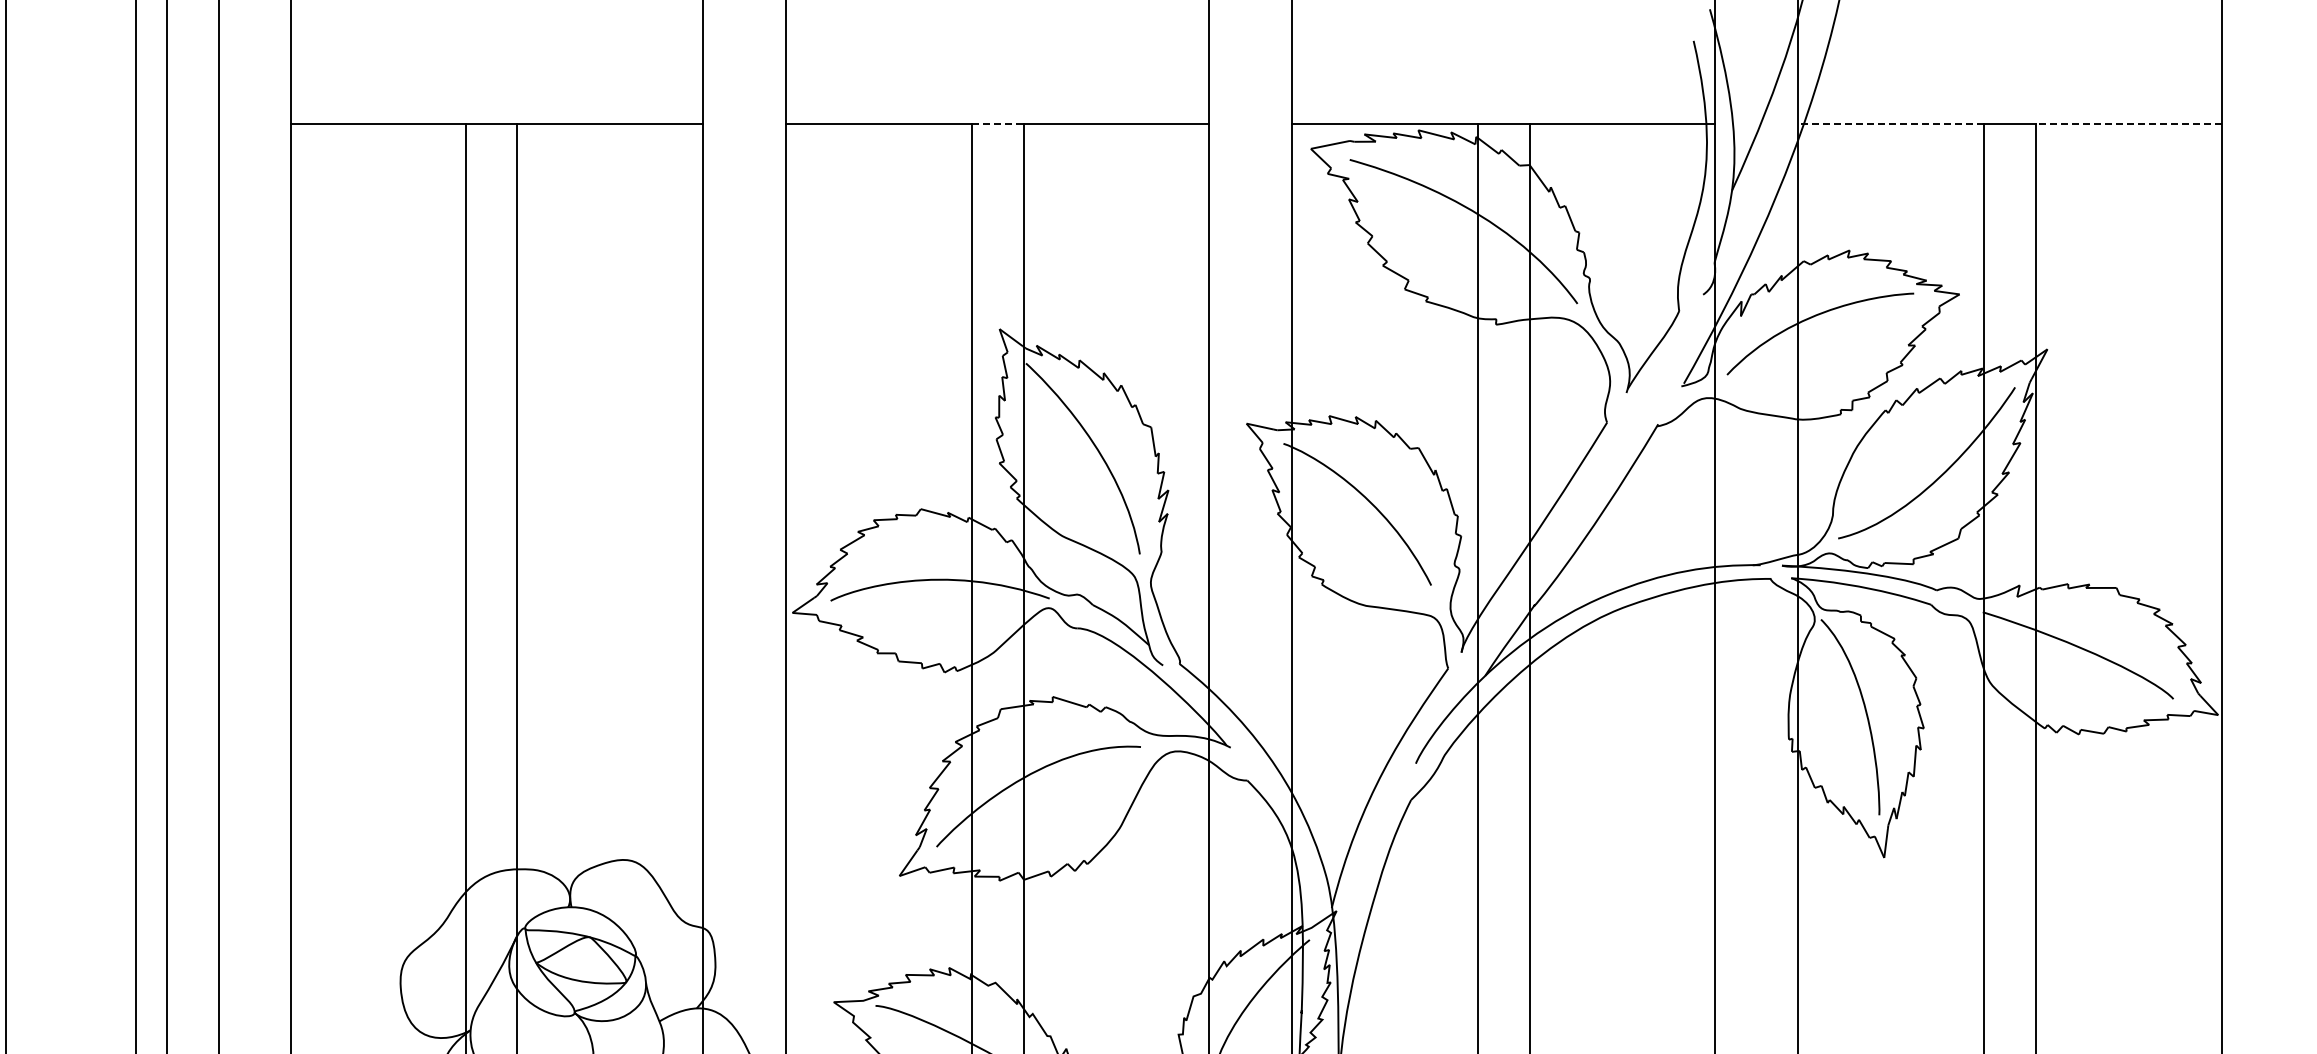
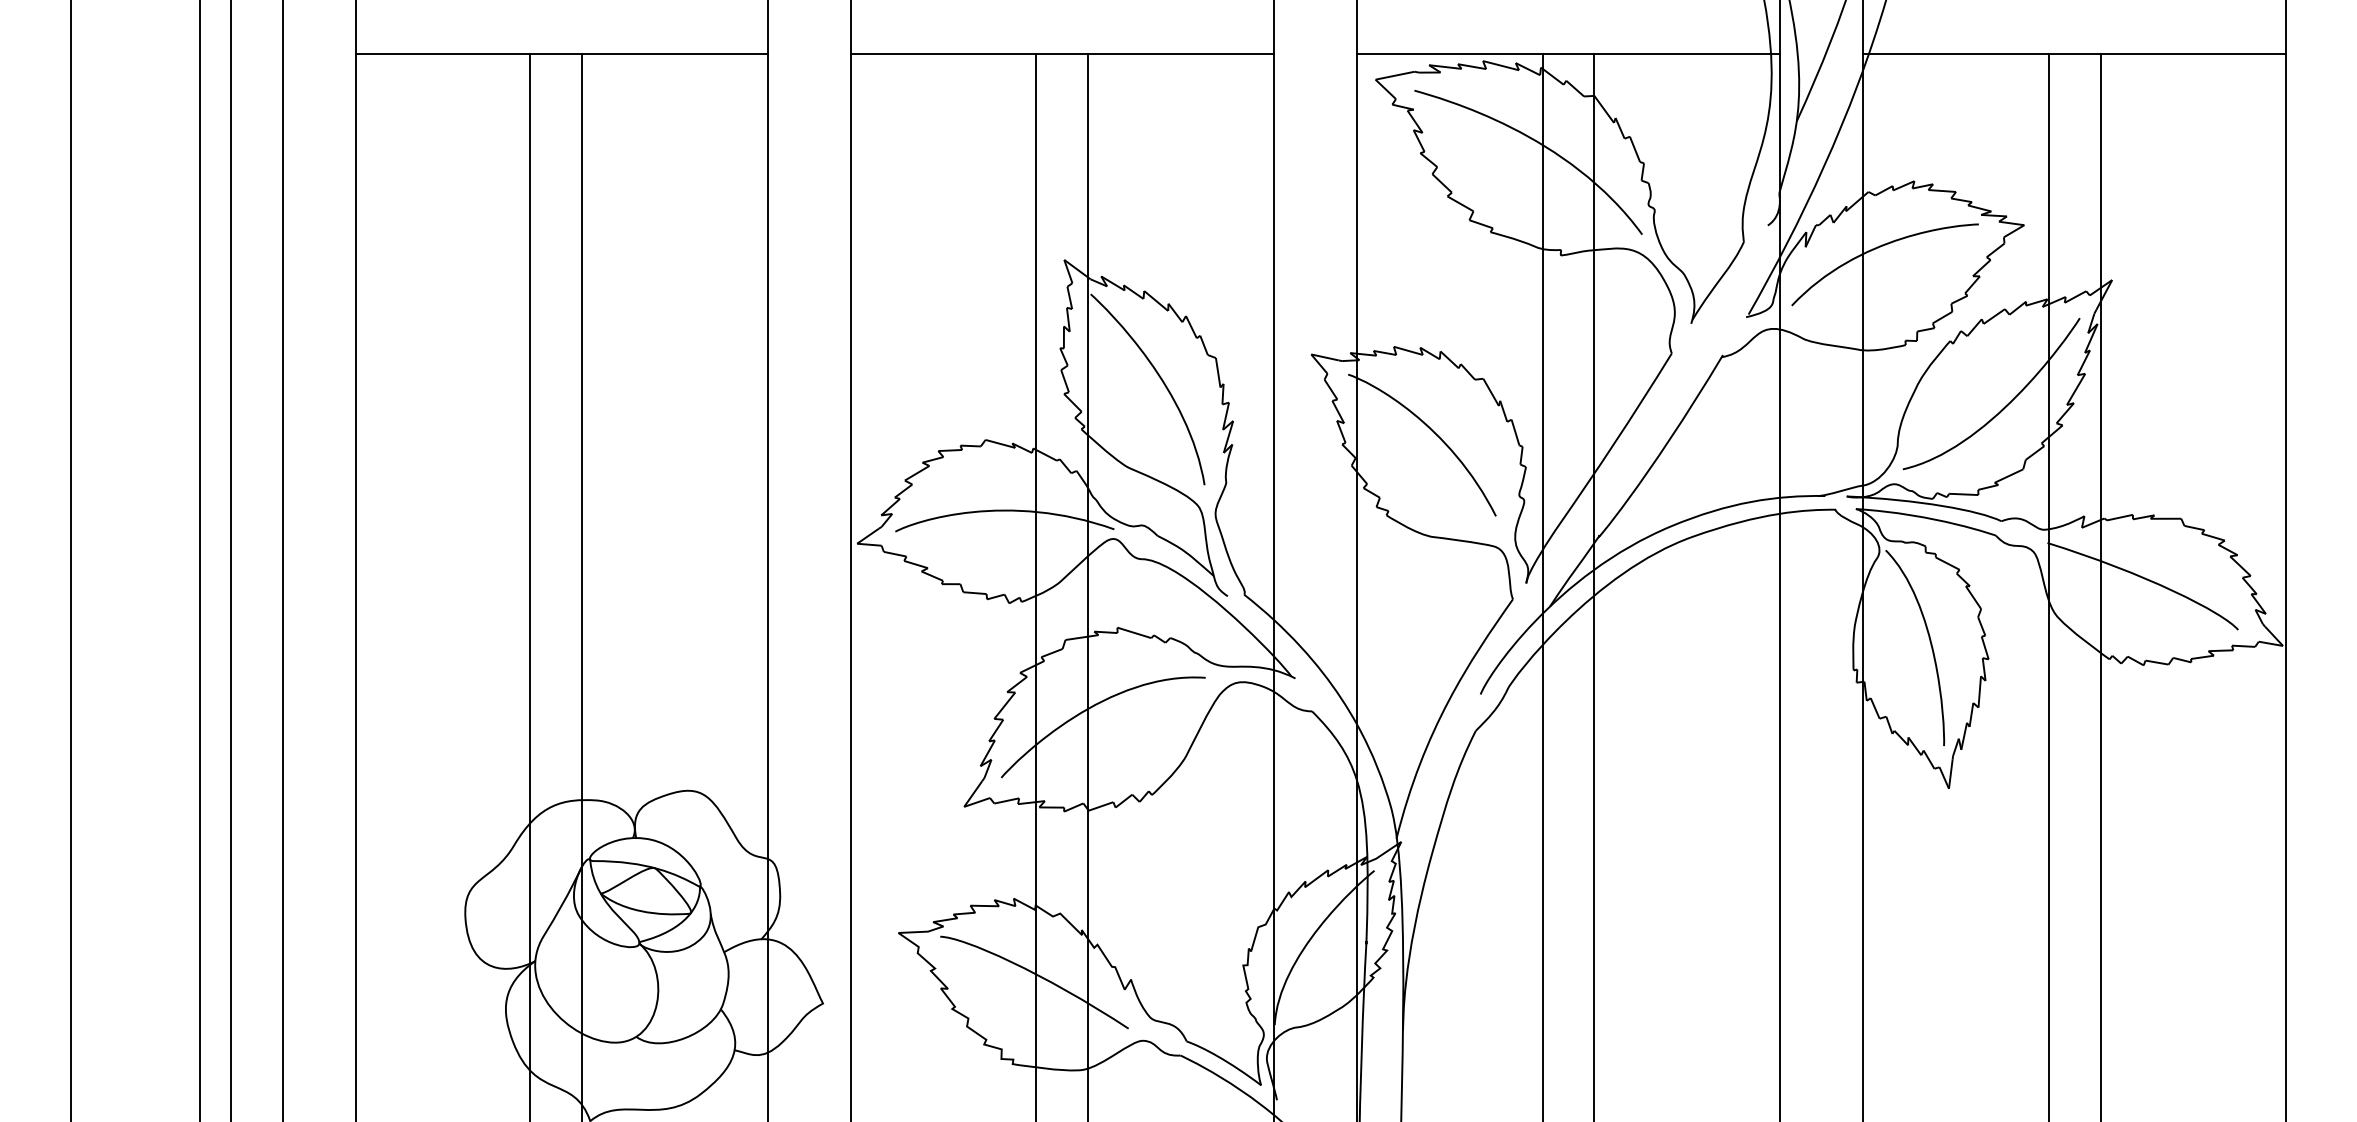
line: (997, 123) -> (1062, 54), dashed -> solid
line: (1890, 123) -> (1955, 54), dashed -> solid
line: (2128, 123) -> (2193, 54), dashed -> solid

